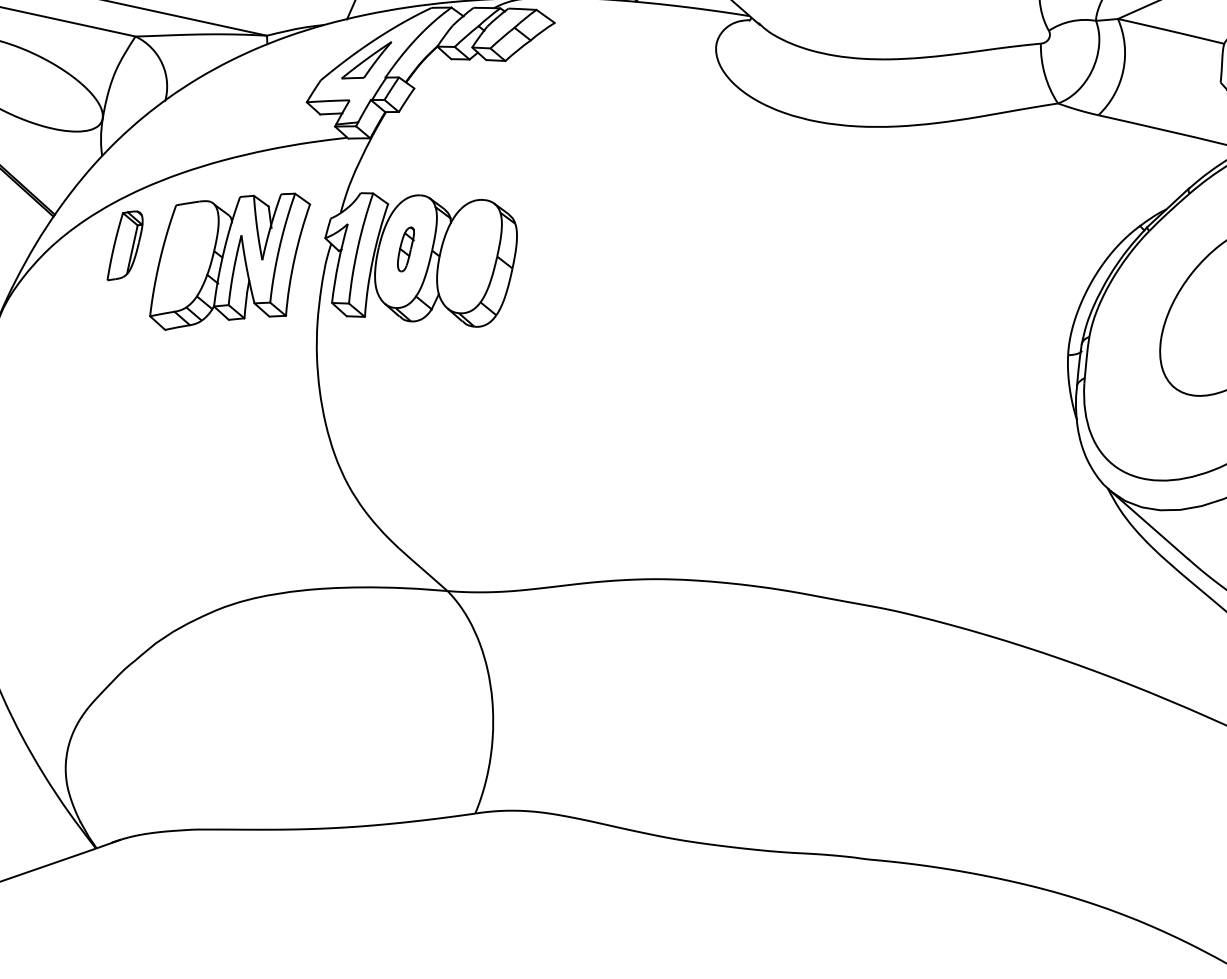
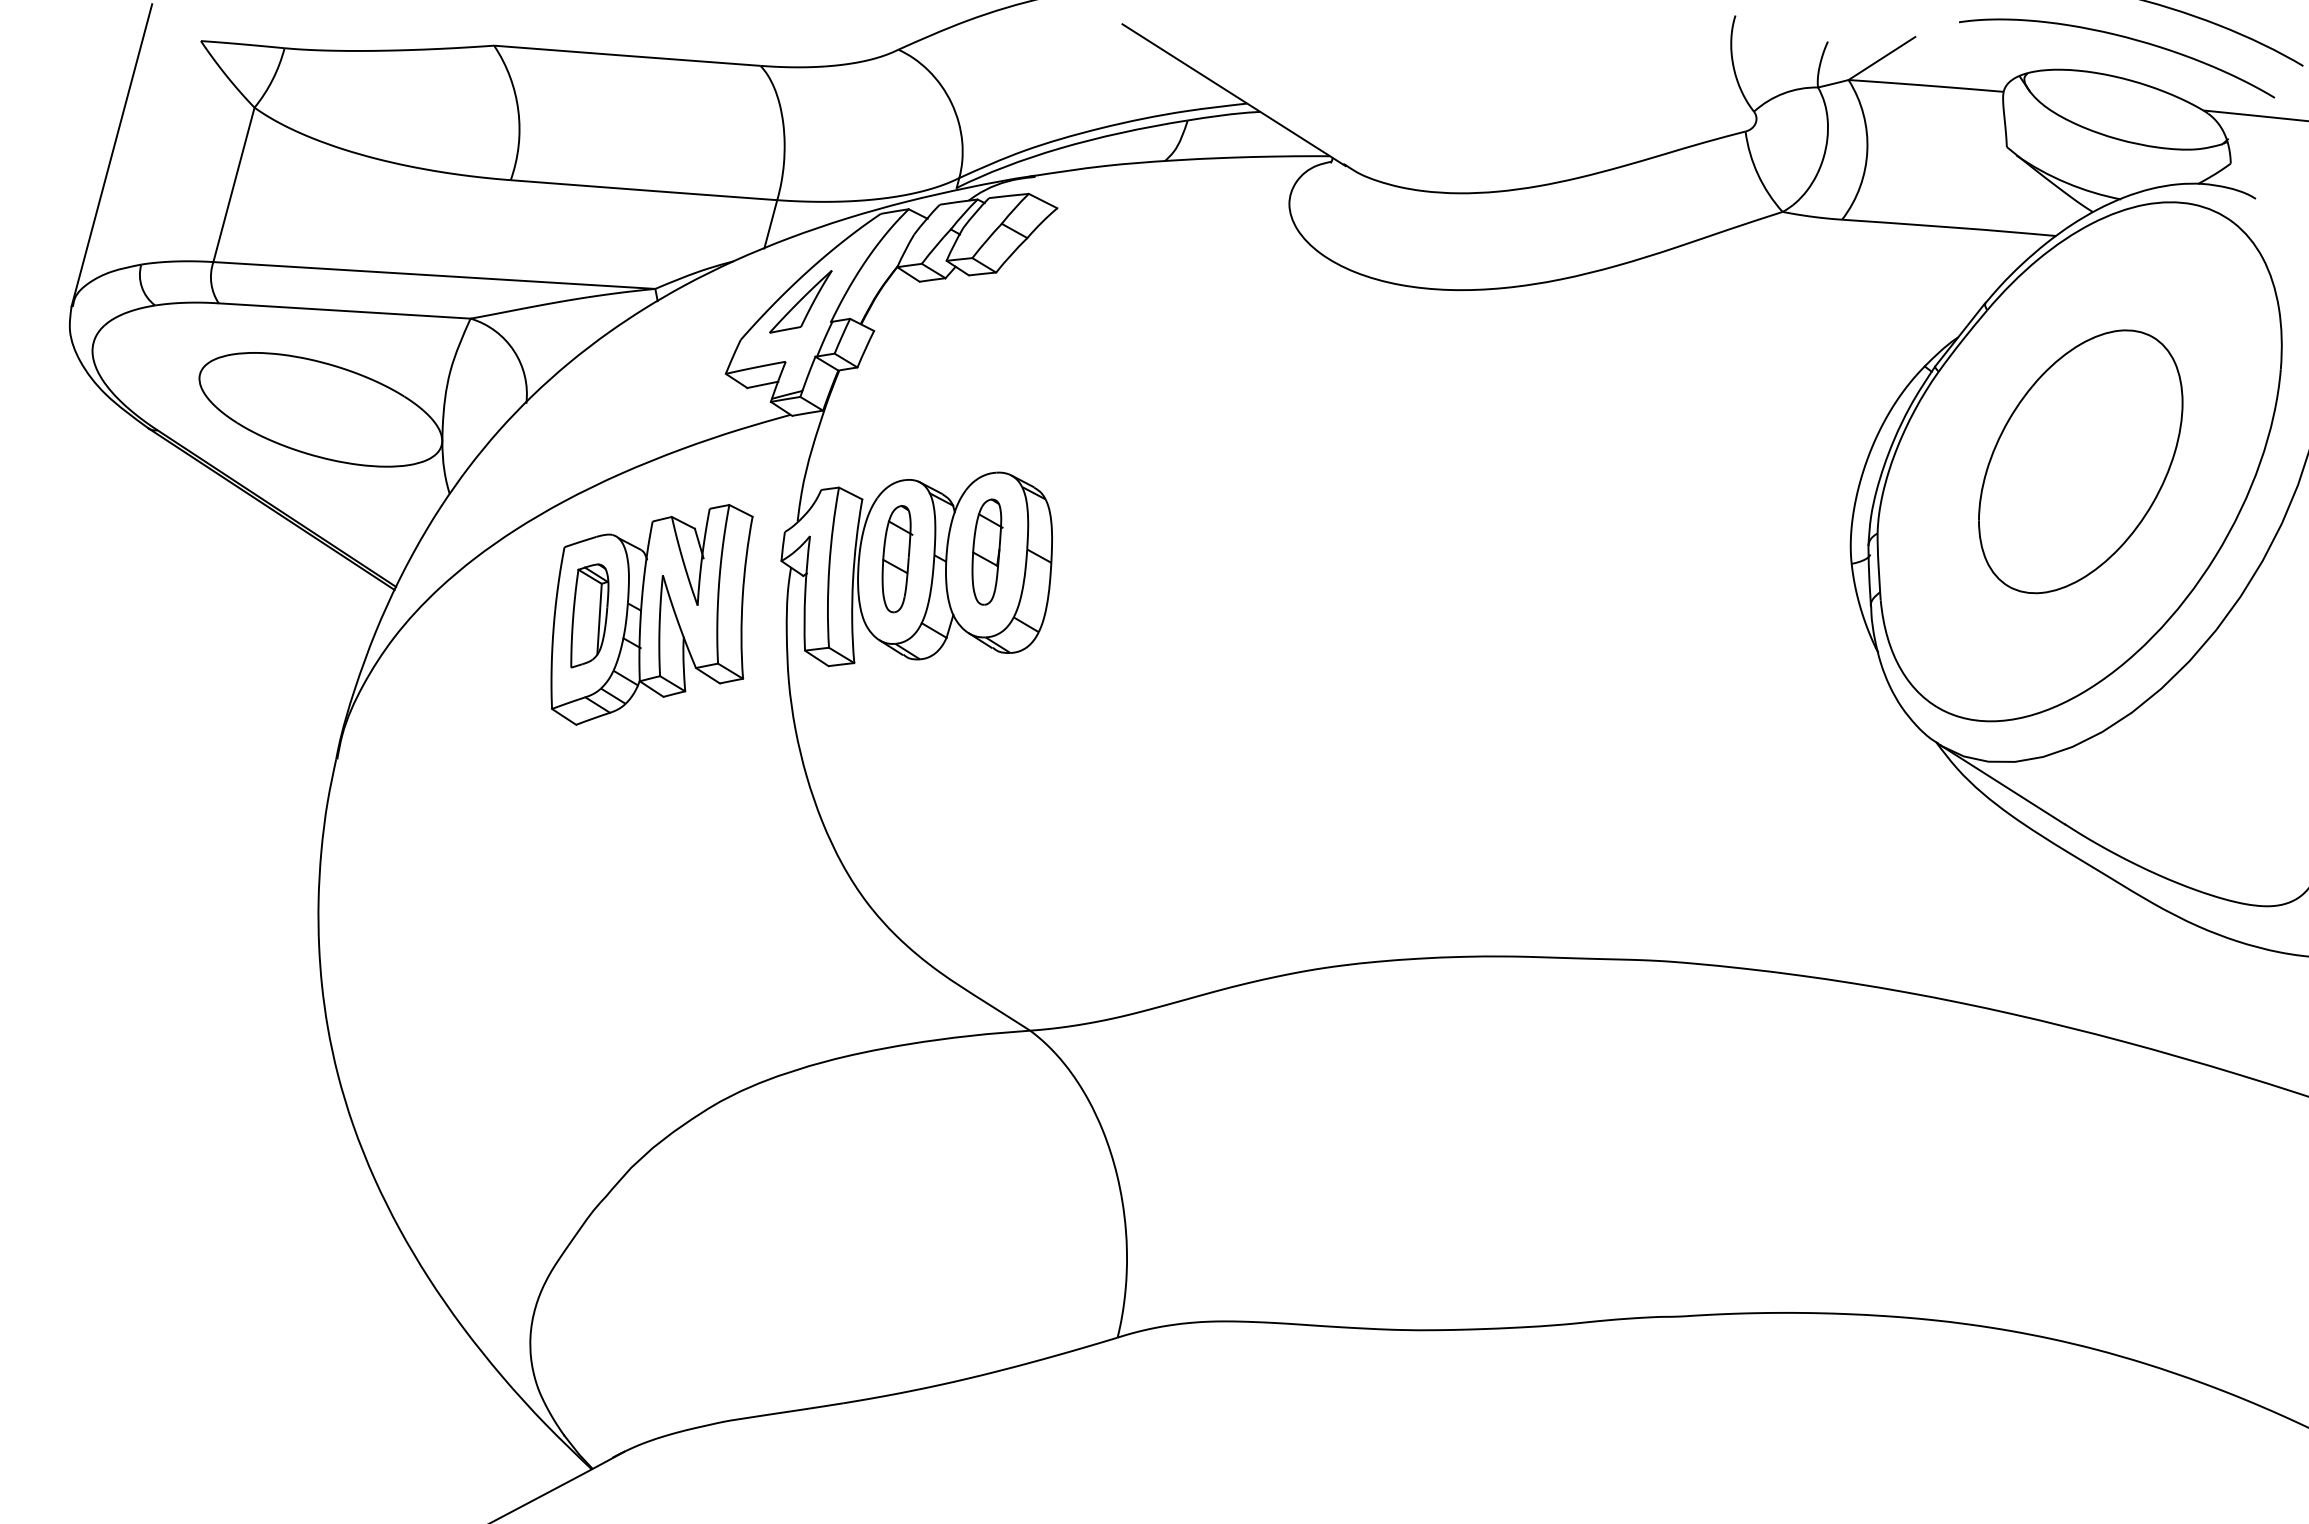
part: (125, 246) -> (589, 615), moved
part: (406, 249) -> (897, 559), size x1.67
part: (469, 253) -> (987, 551), added

